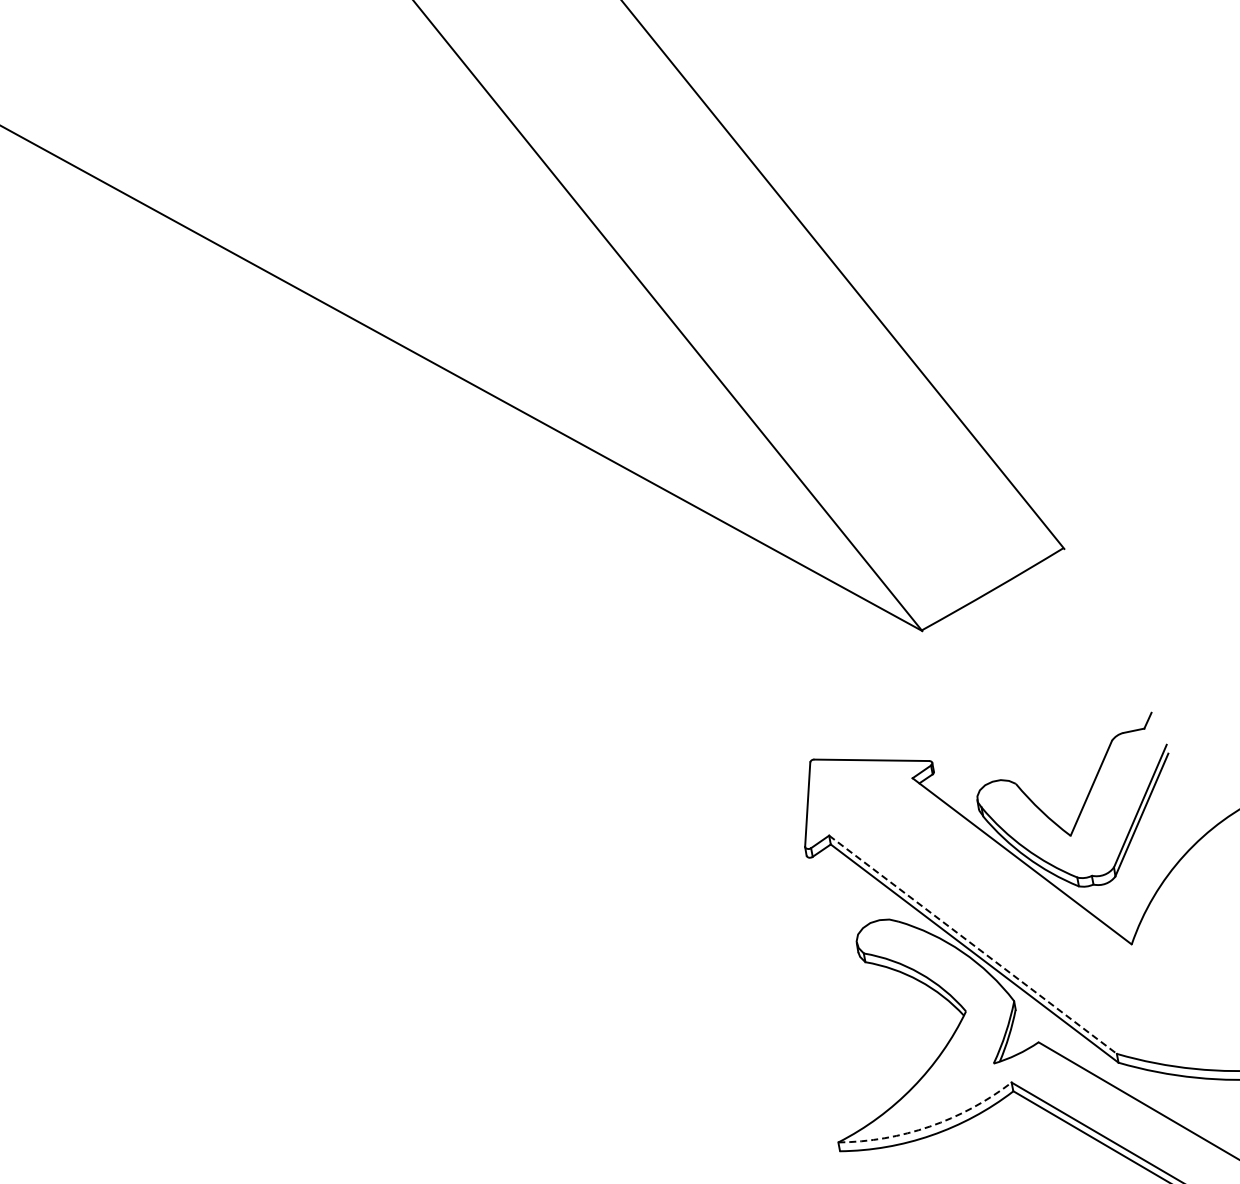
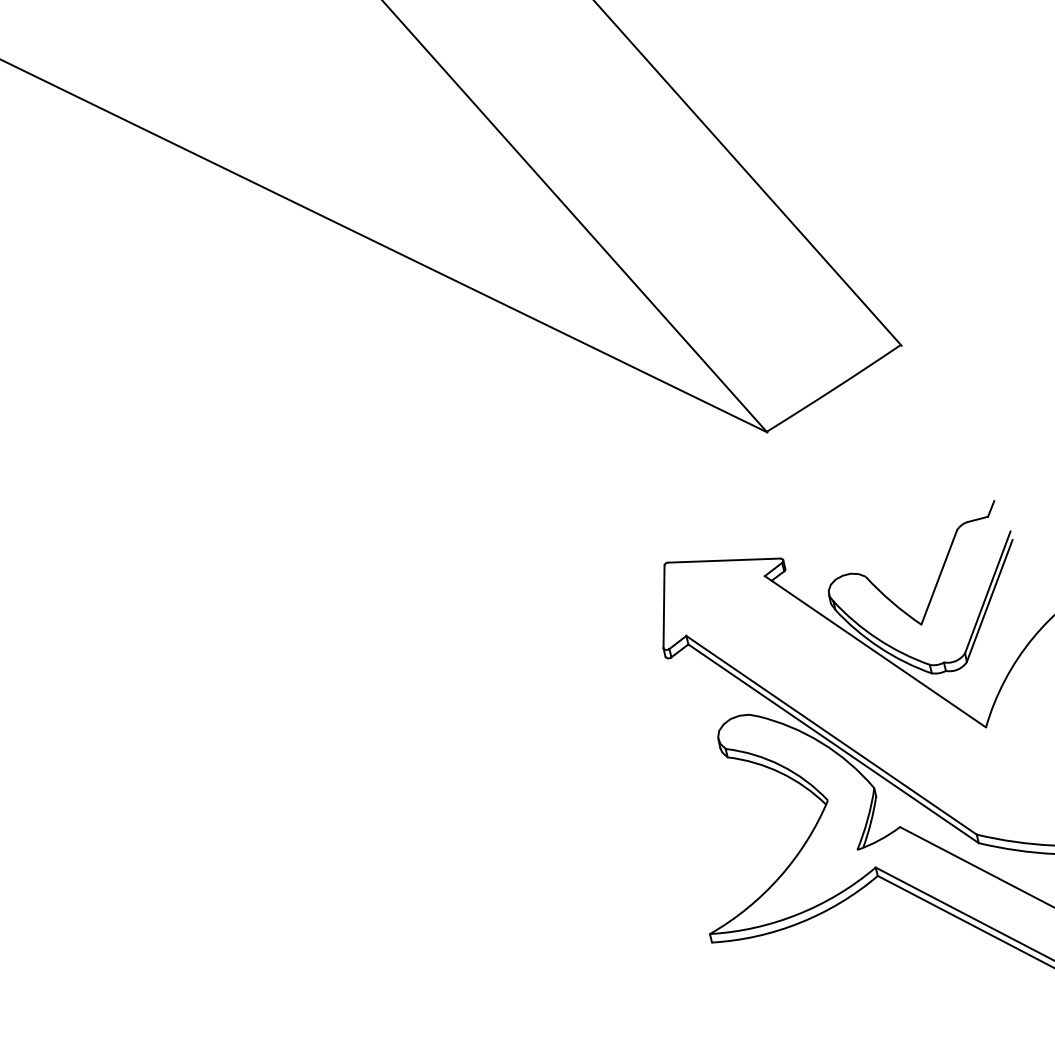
line: (973, 944) -> (832, 735), dashed -> solid
arc: (929, 1126) -> (797, 914), dashed -> solid

